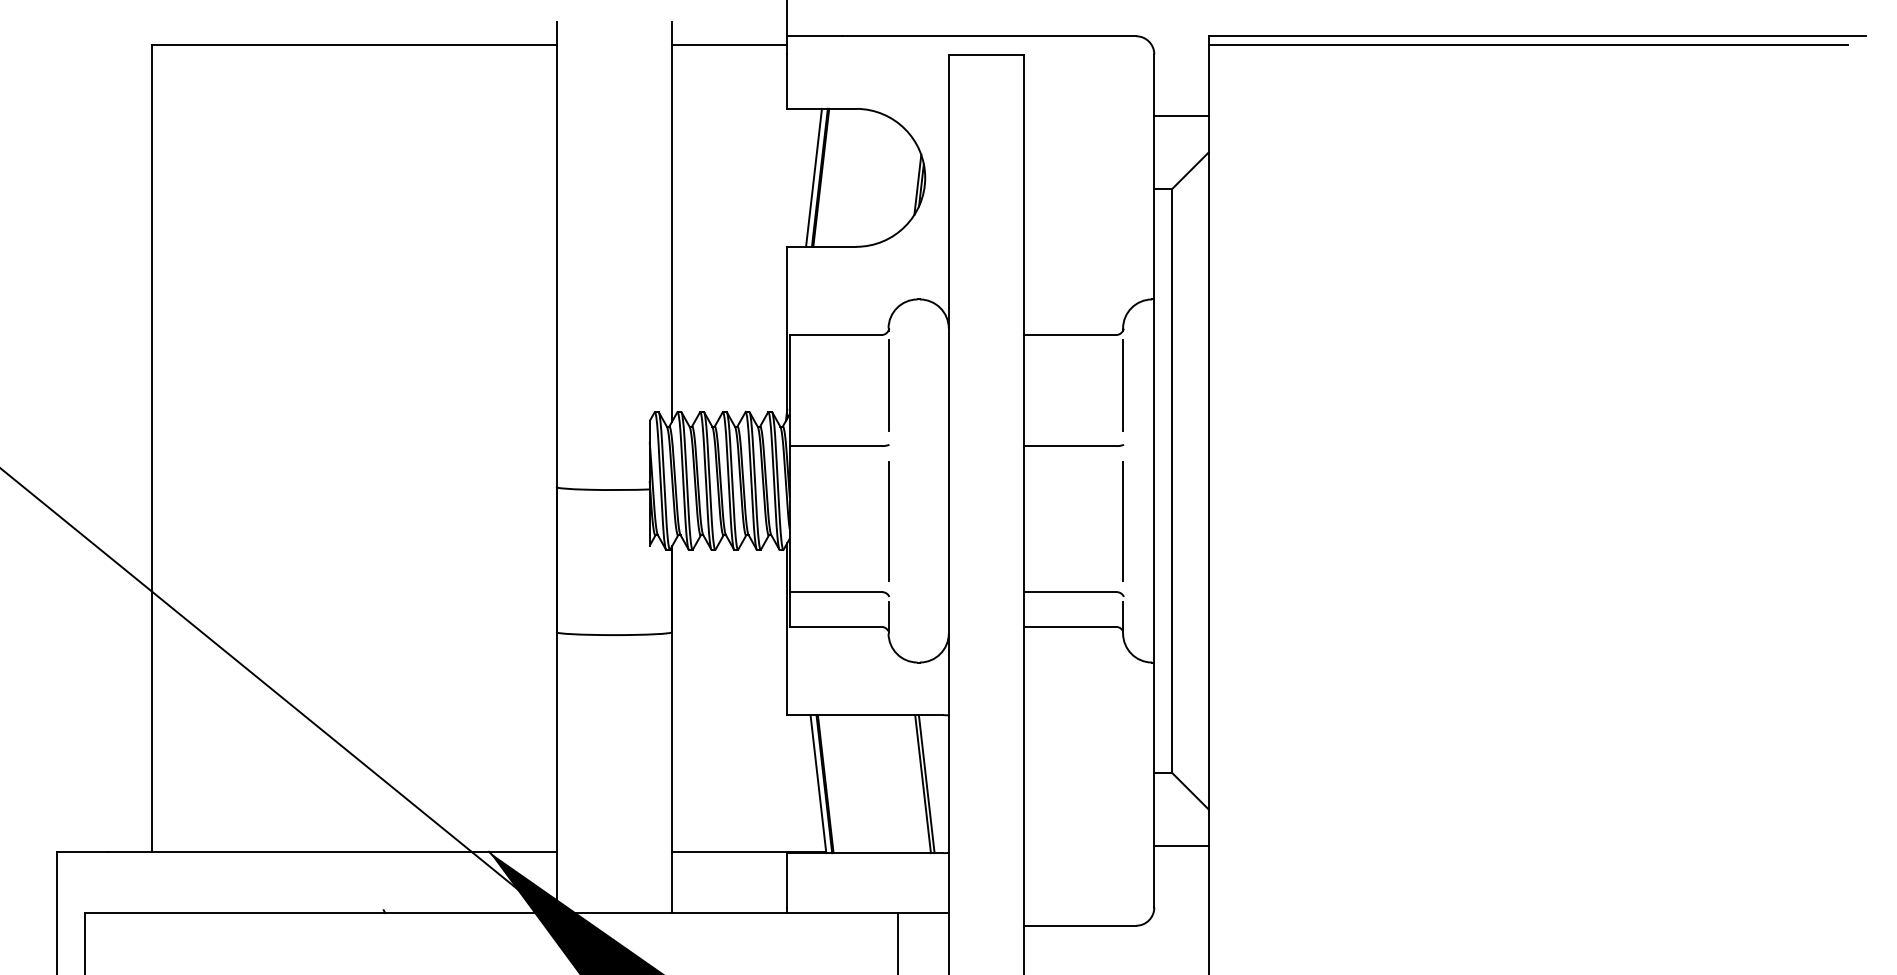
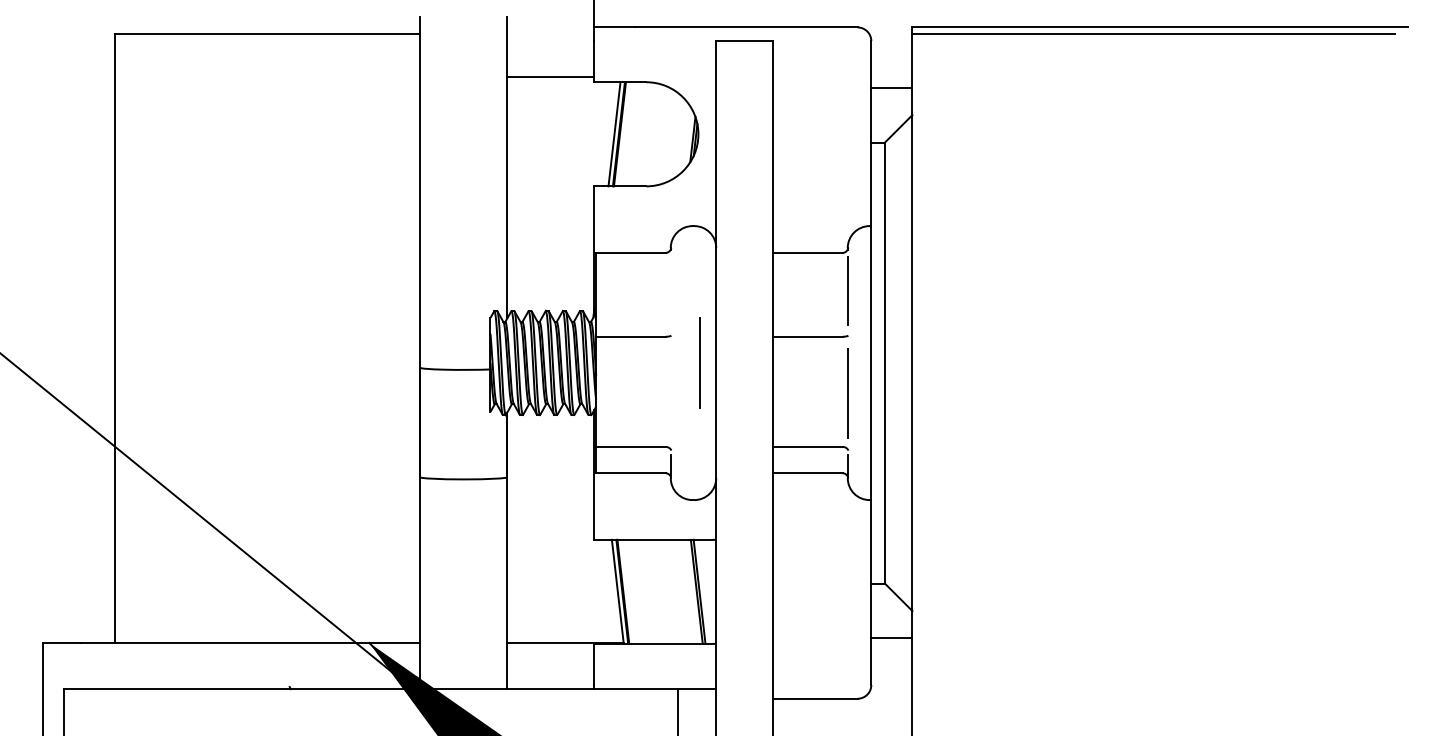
line: (729, 45) -> (550, 77), moved
line: (888, 385) -> (670, 291), removed
line: (888, 521) -> (700, 363), moved

